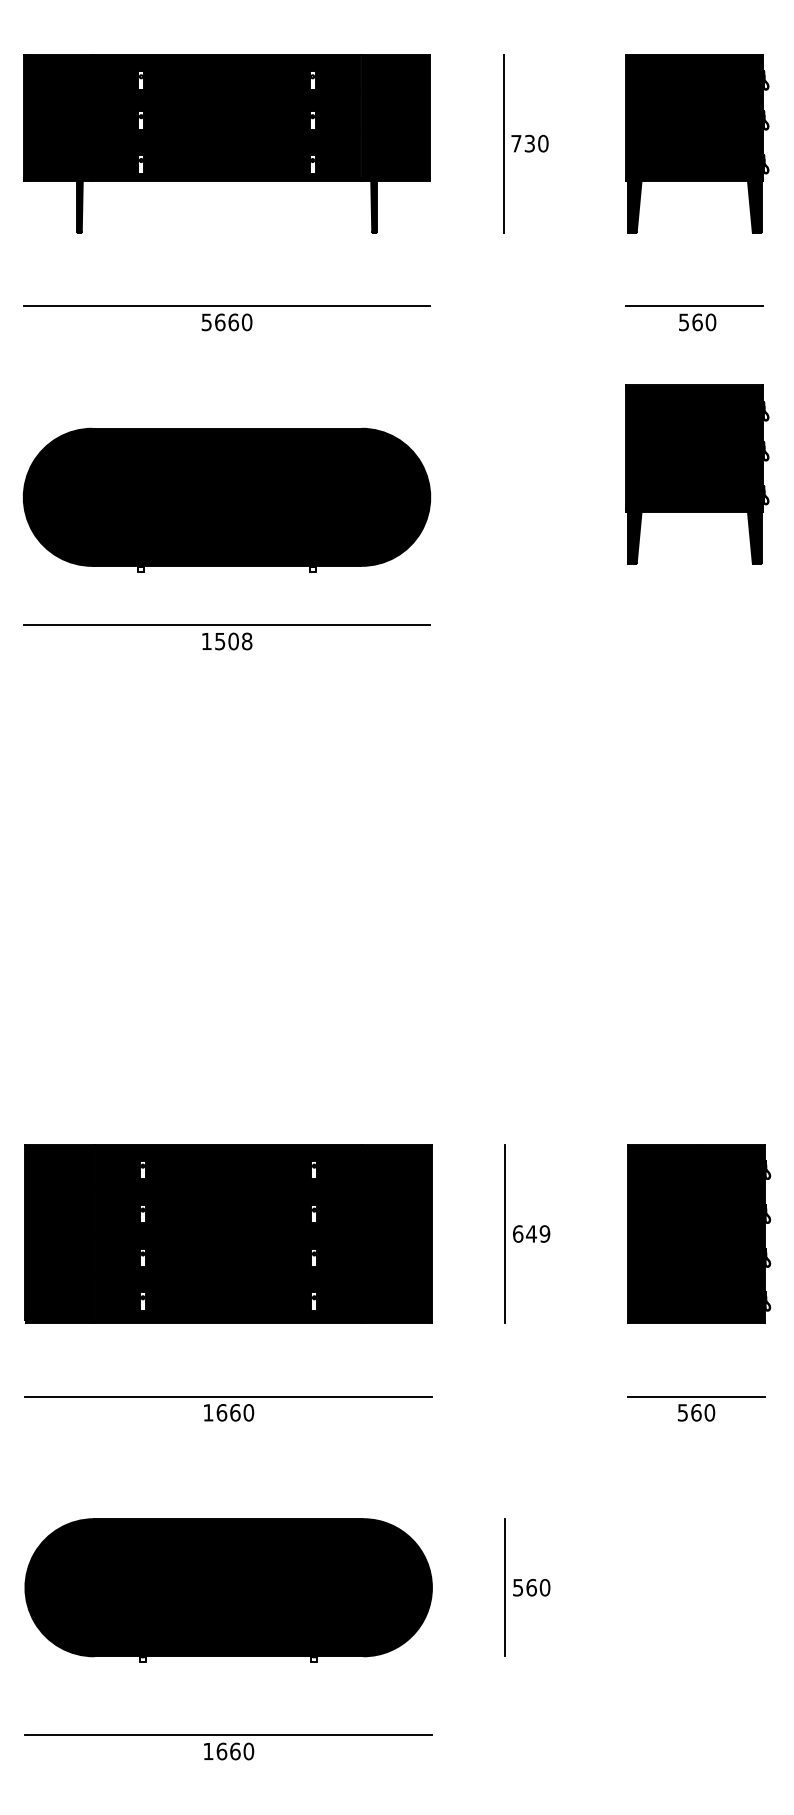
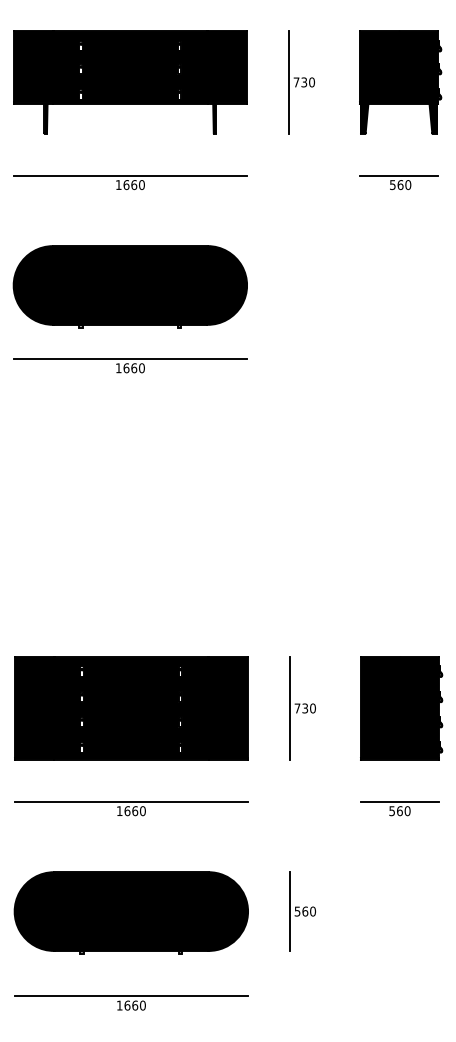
text: (206, 323) -> (118, 185), 5660 -> 1660
part: (697, 474) -> (400, 272), removed
text: (232, 641) -> (133, 368), 1508 -> 1660
text: (530, 1234) -> (304, 708), 649 -> 730

